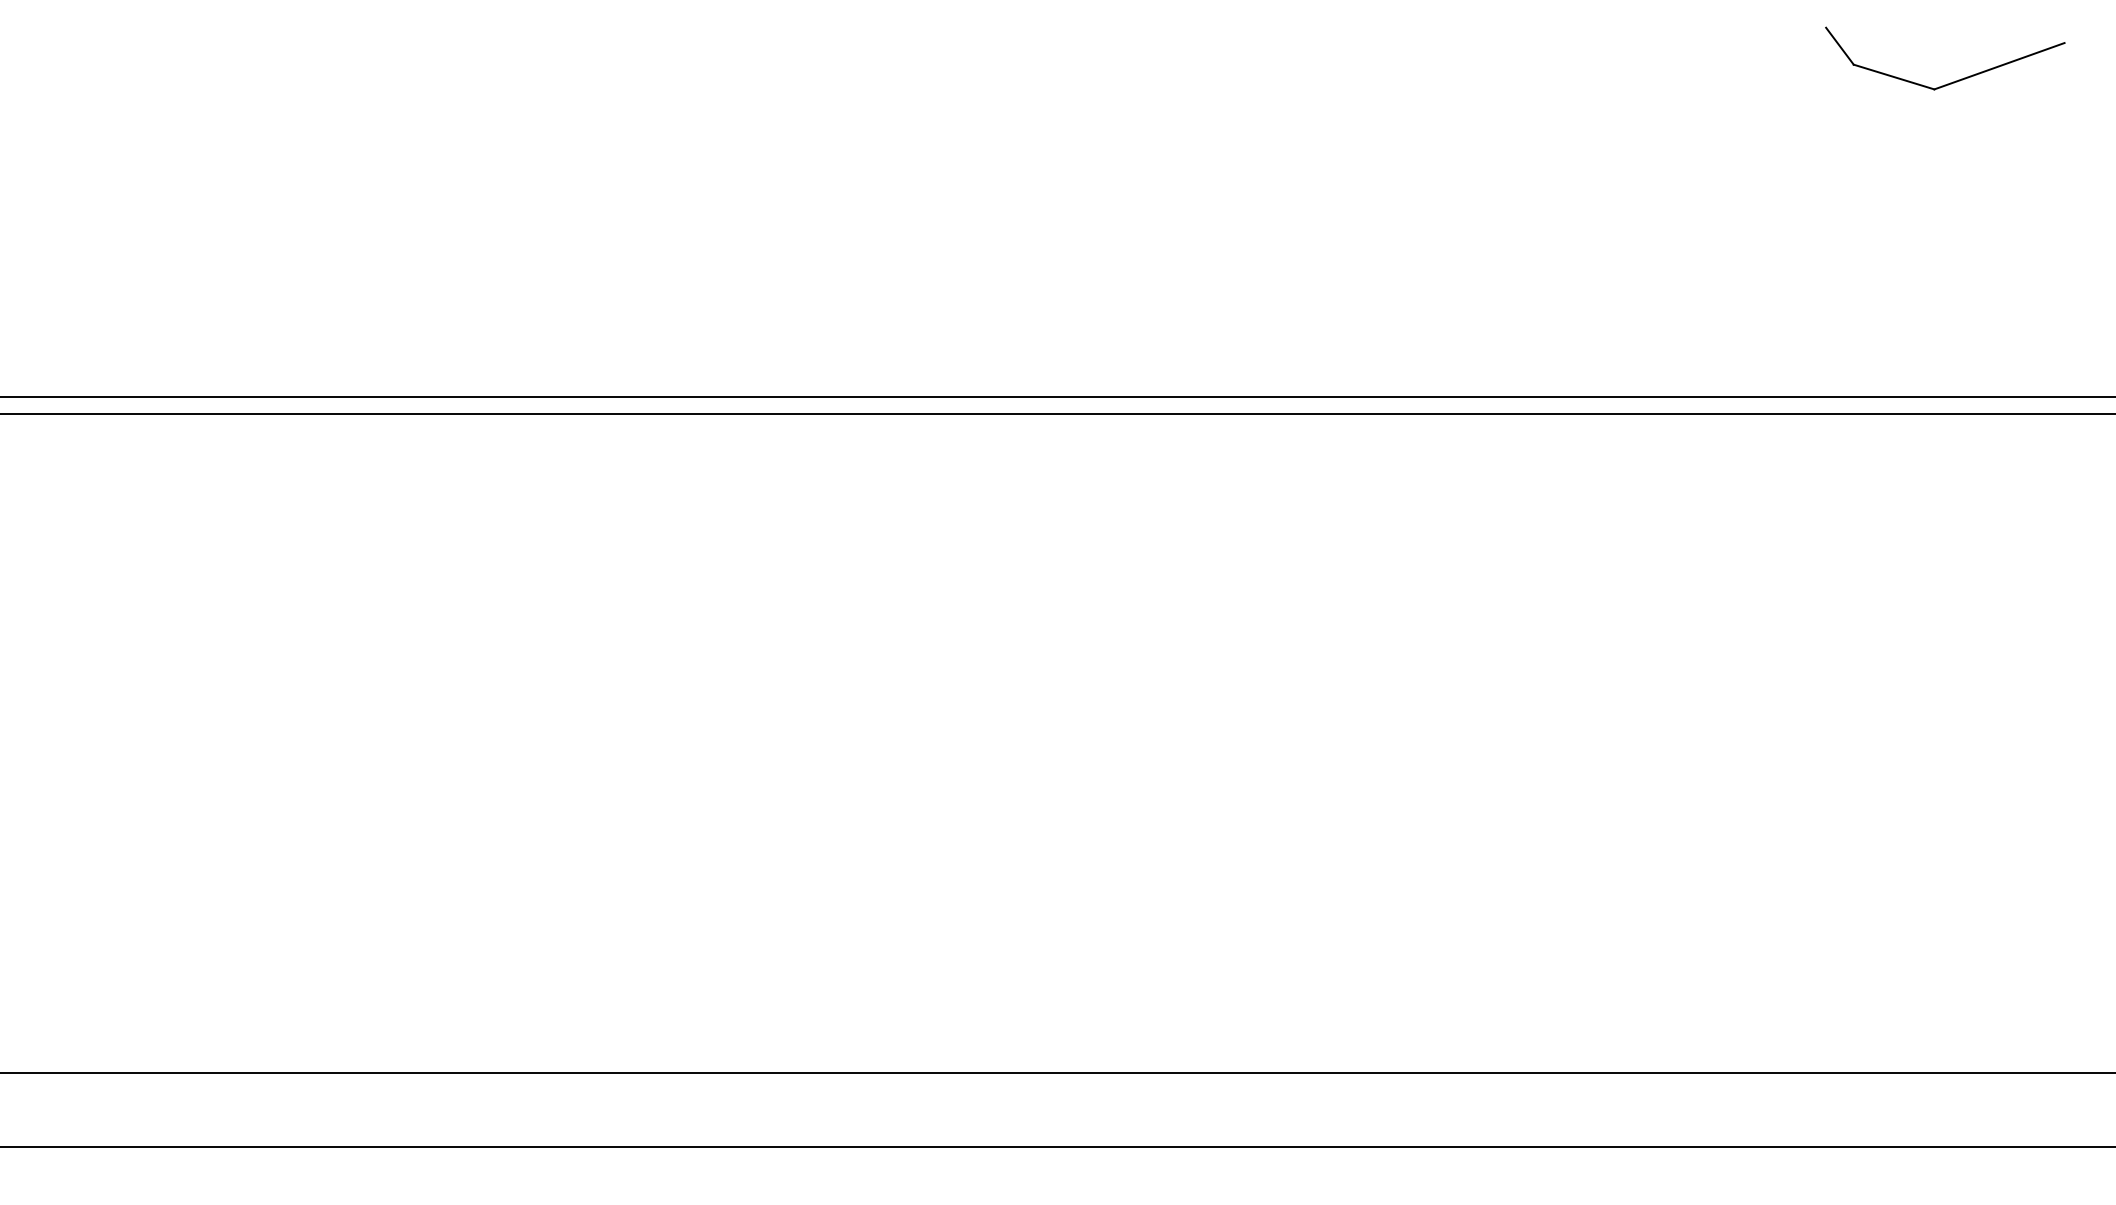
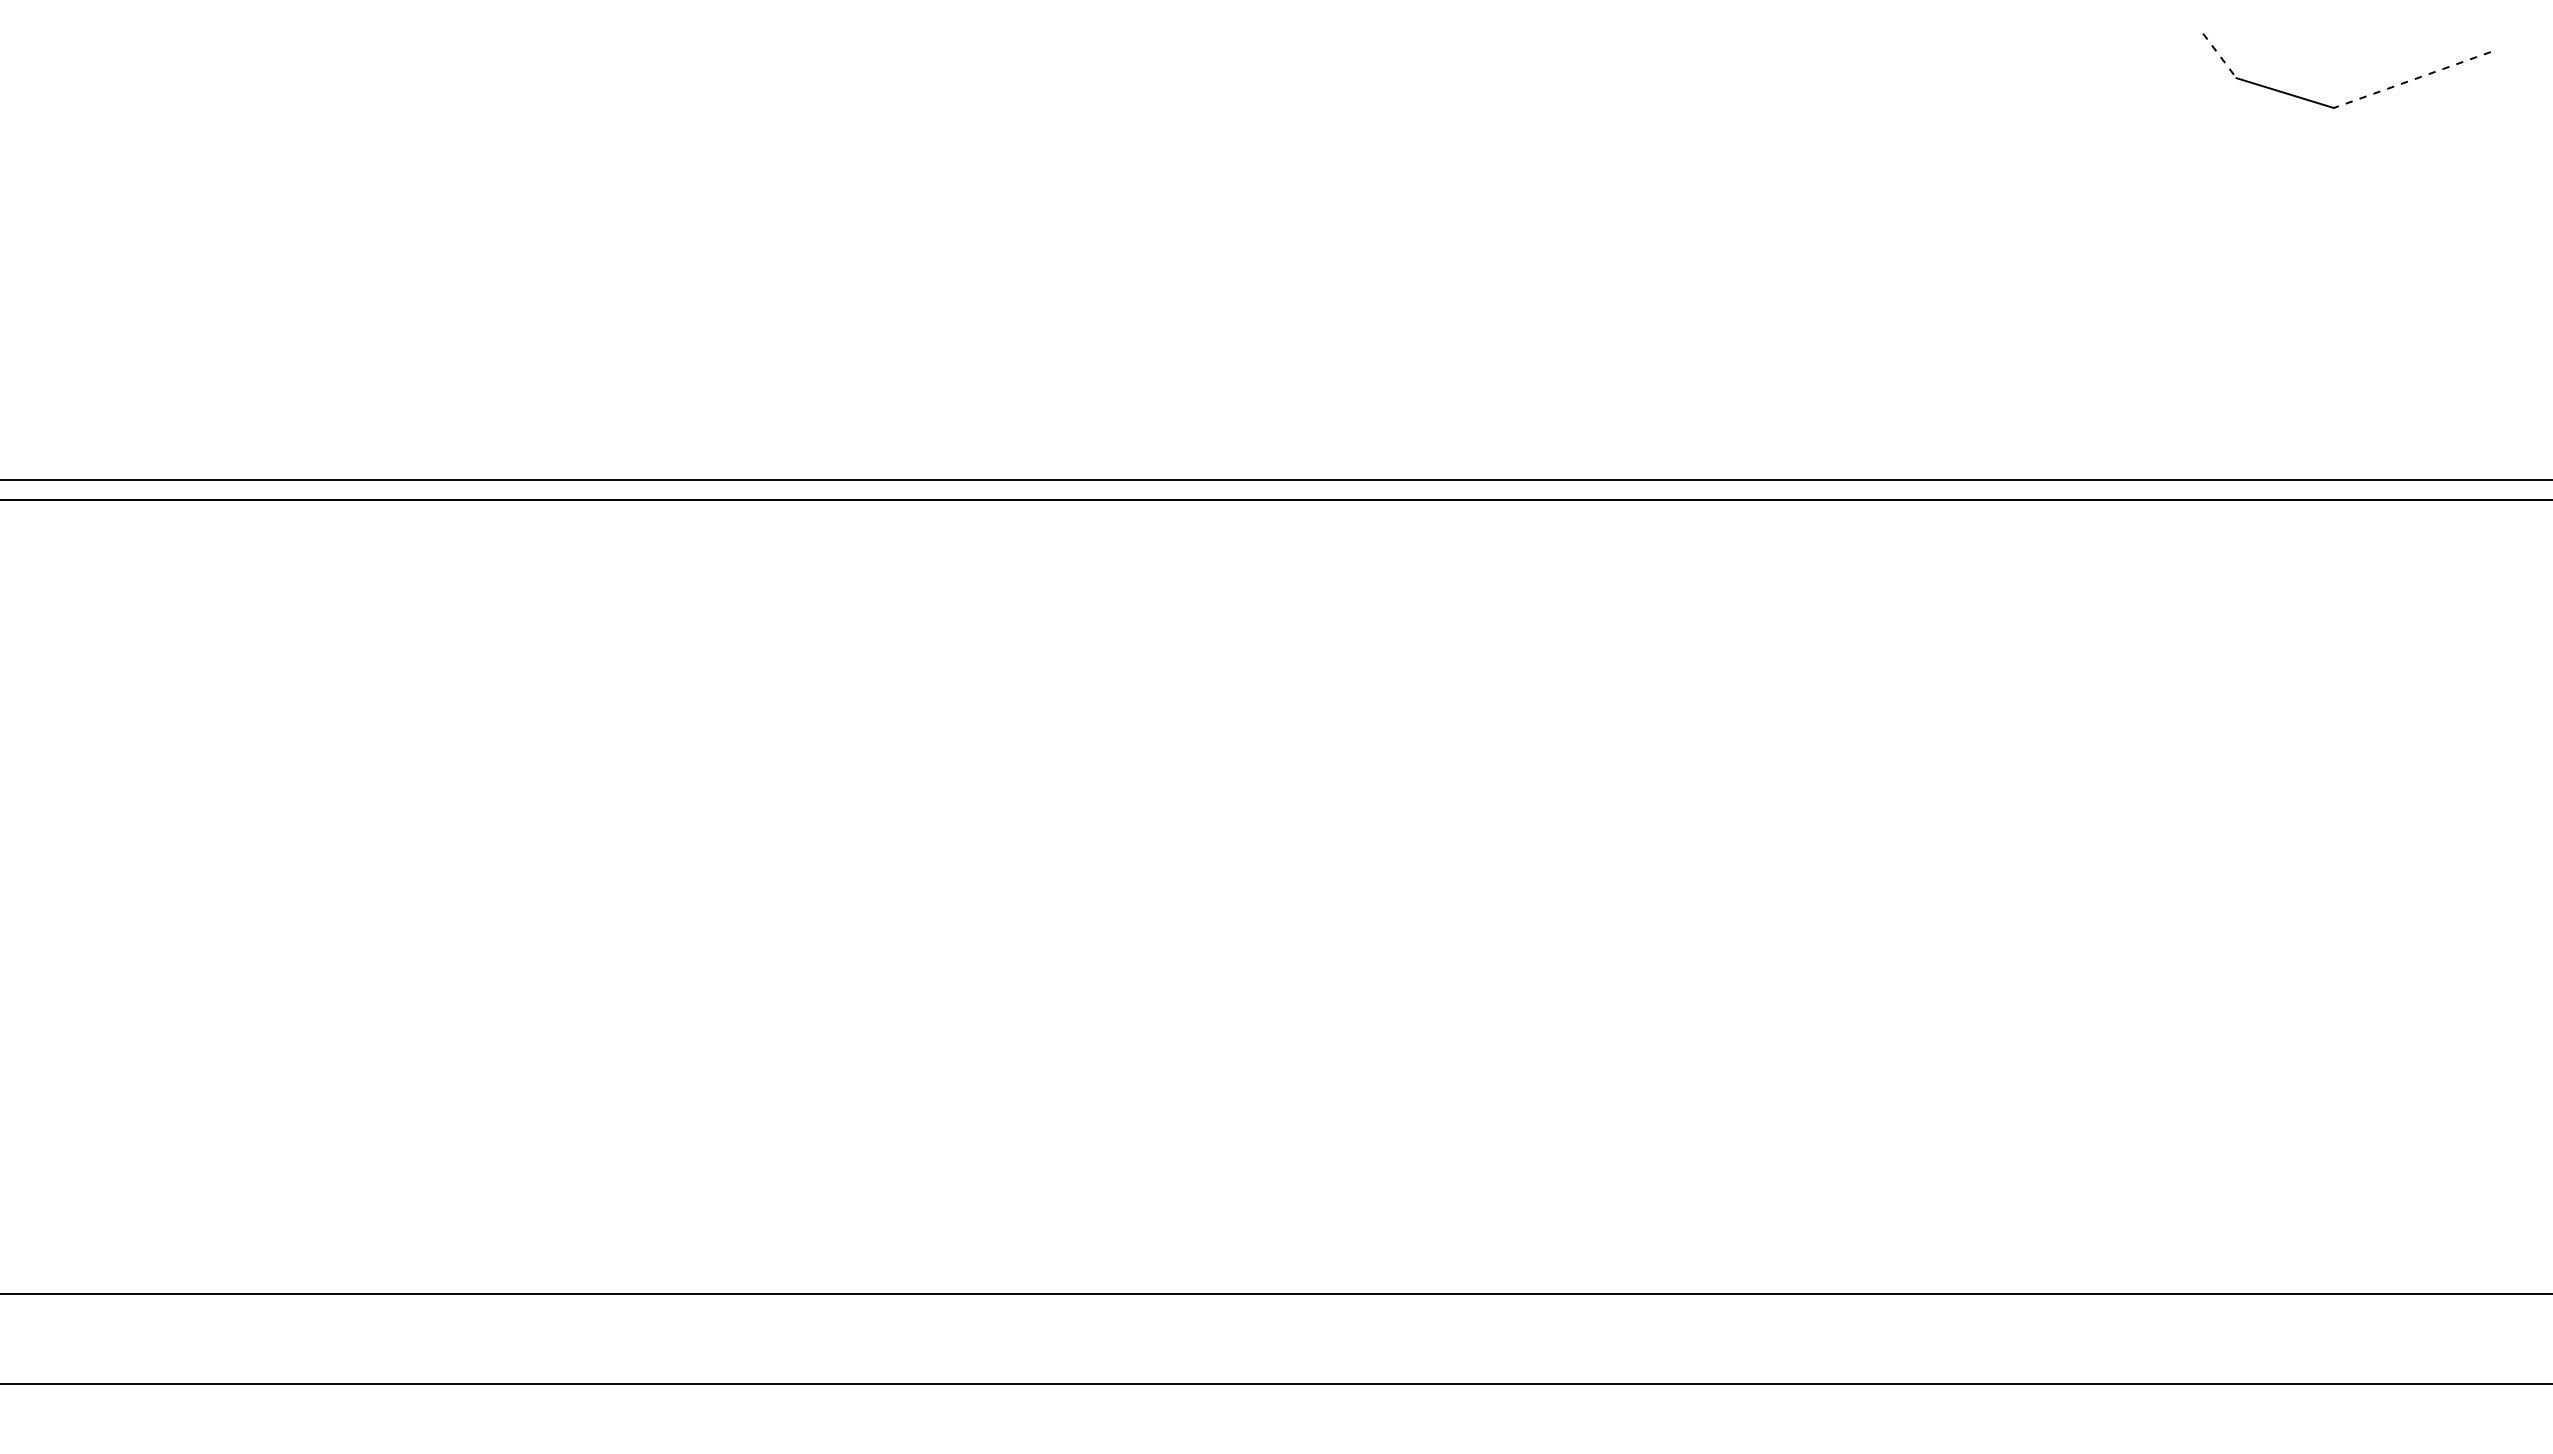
line: (1839, 45) -> (2219, 55), solid -> dashed
line: (1998, 66) -> (2411, 80), solid -> dashed

